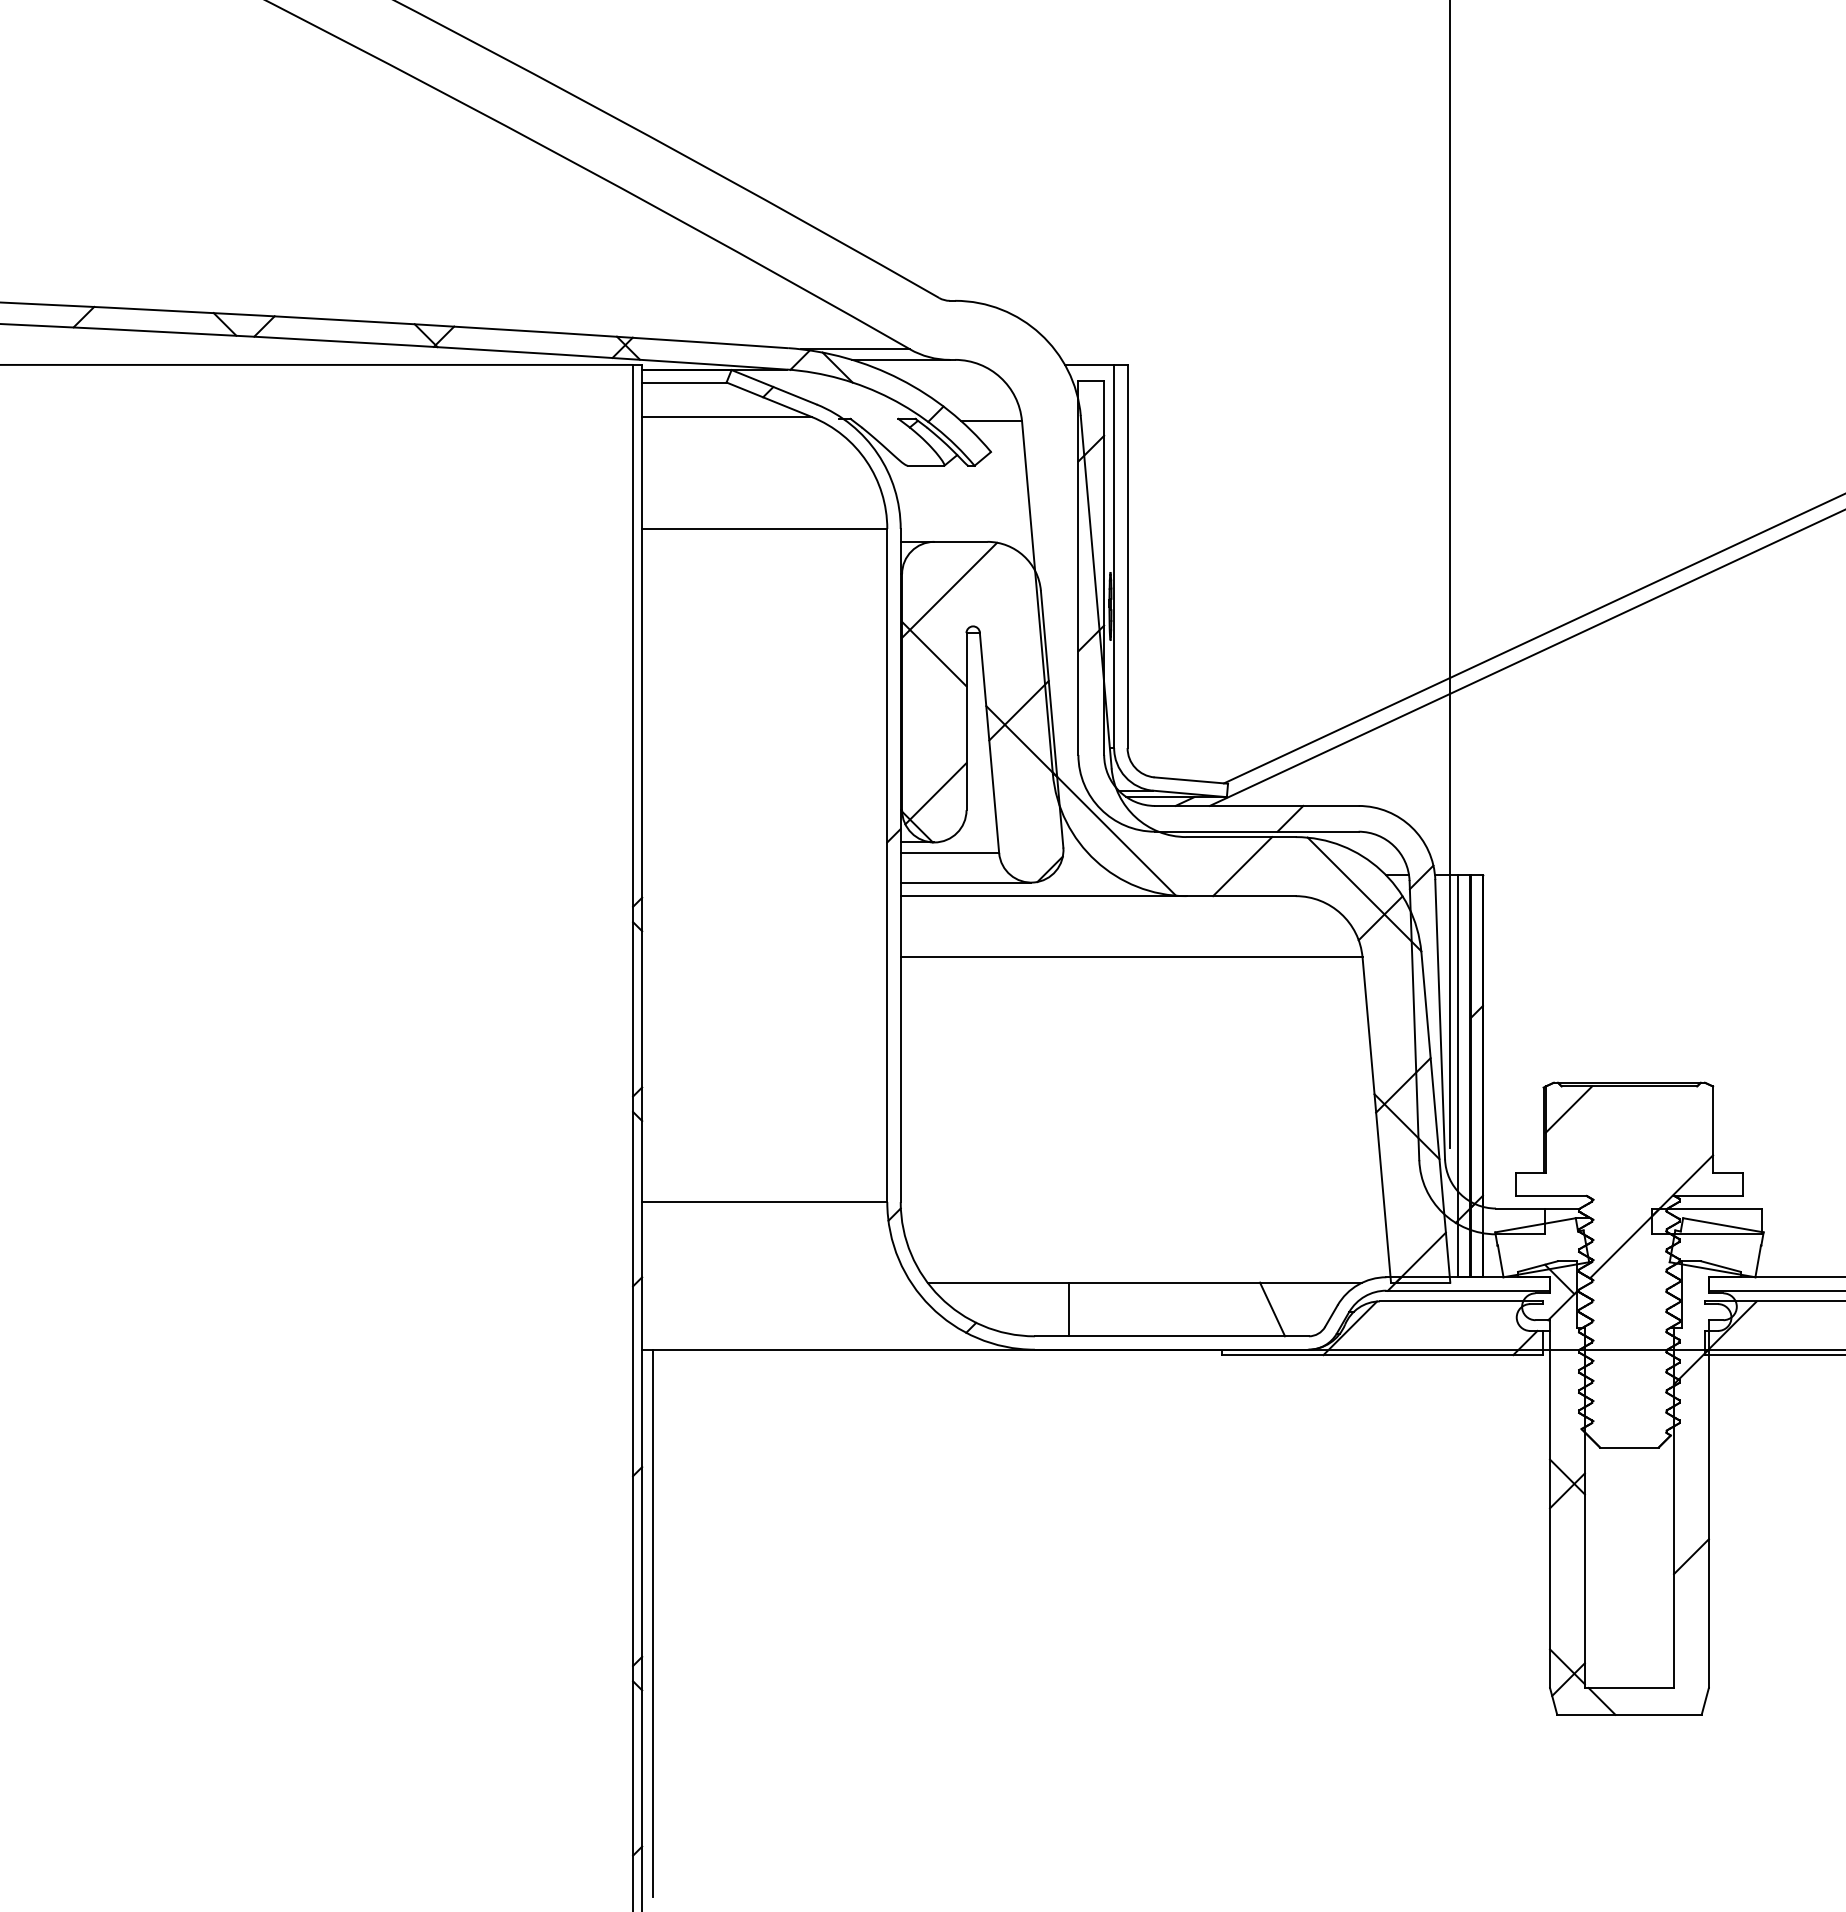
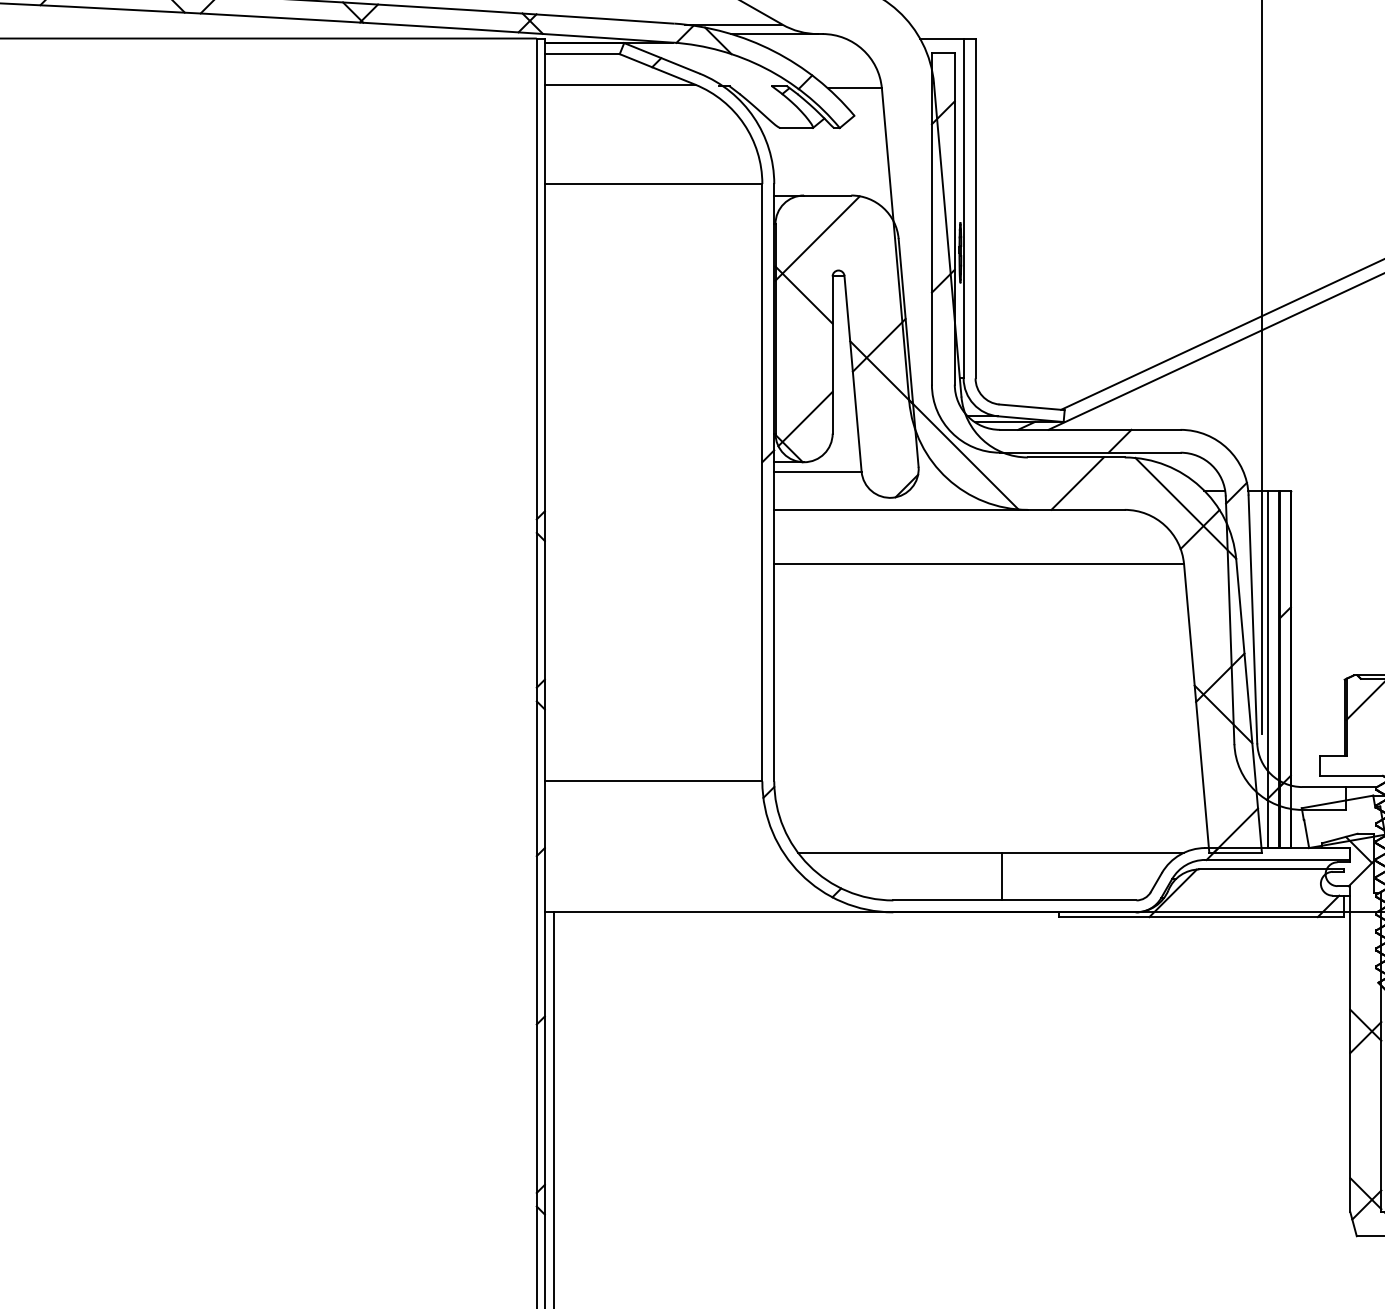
line: (965, 882) -> (831, 497), removed
line: (1068, 1309) -> (1002, 876), moved
line: (1272, 1309) -> (1104, 876), removed

